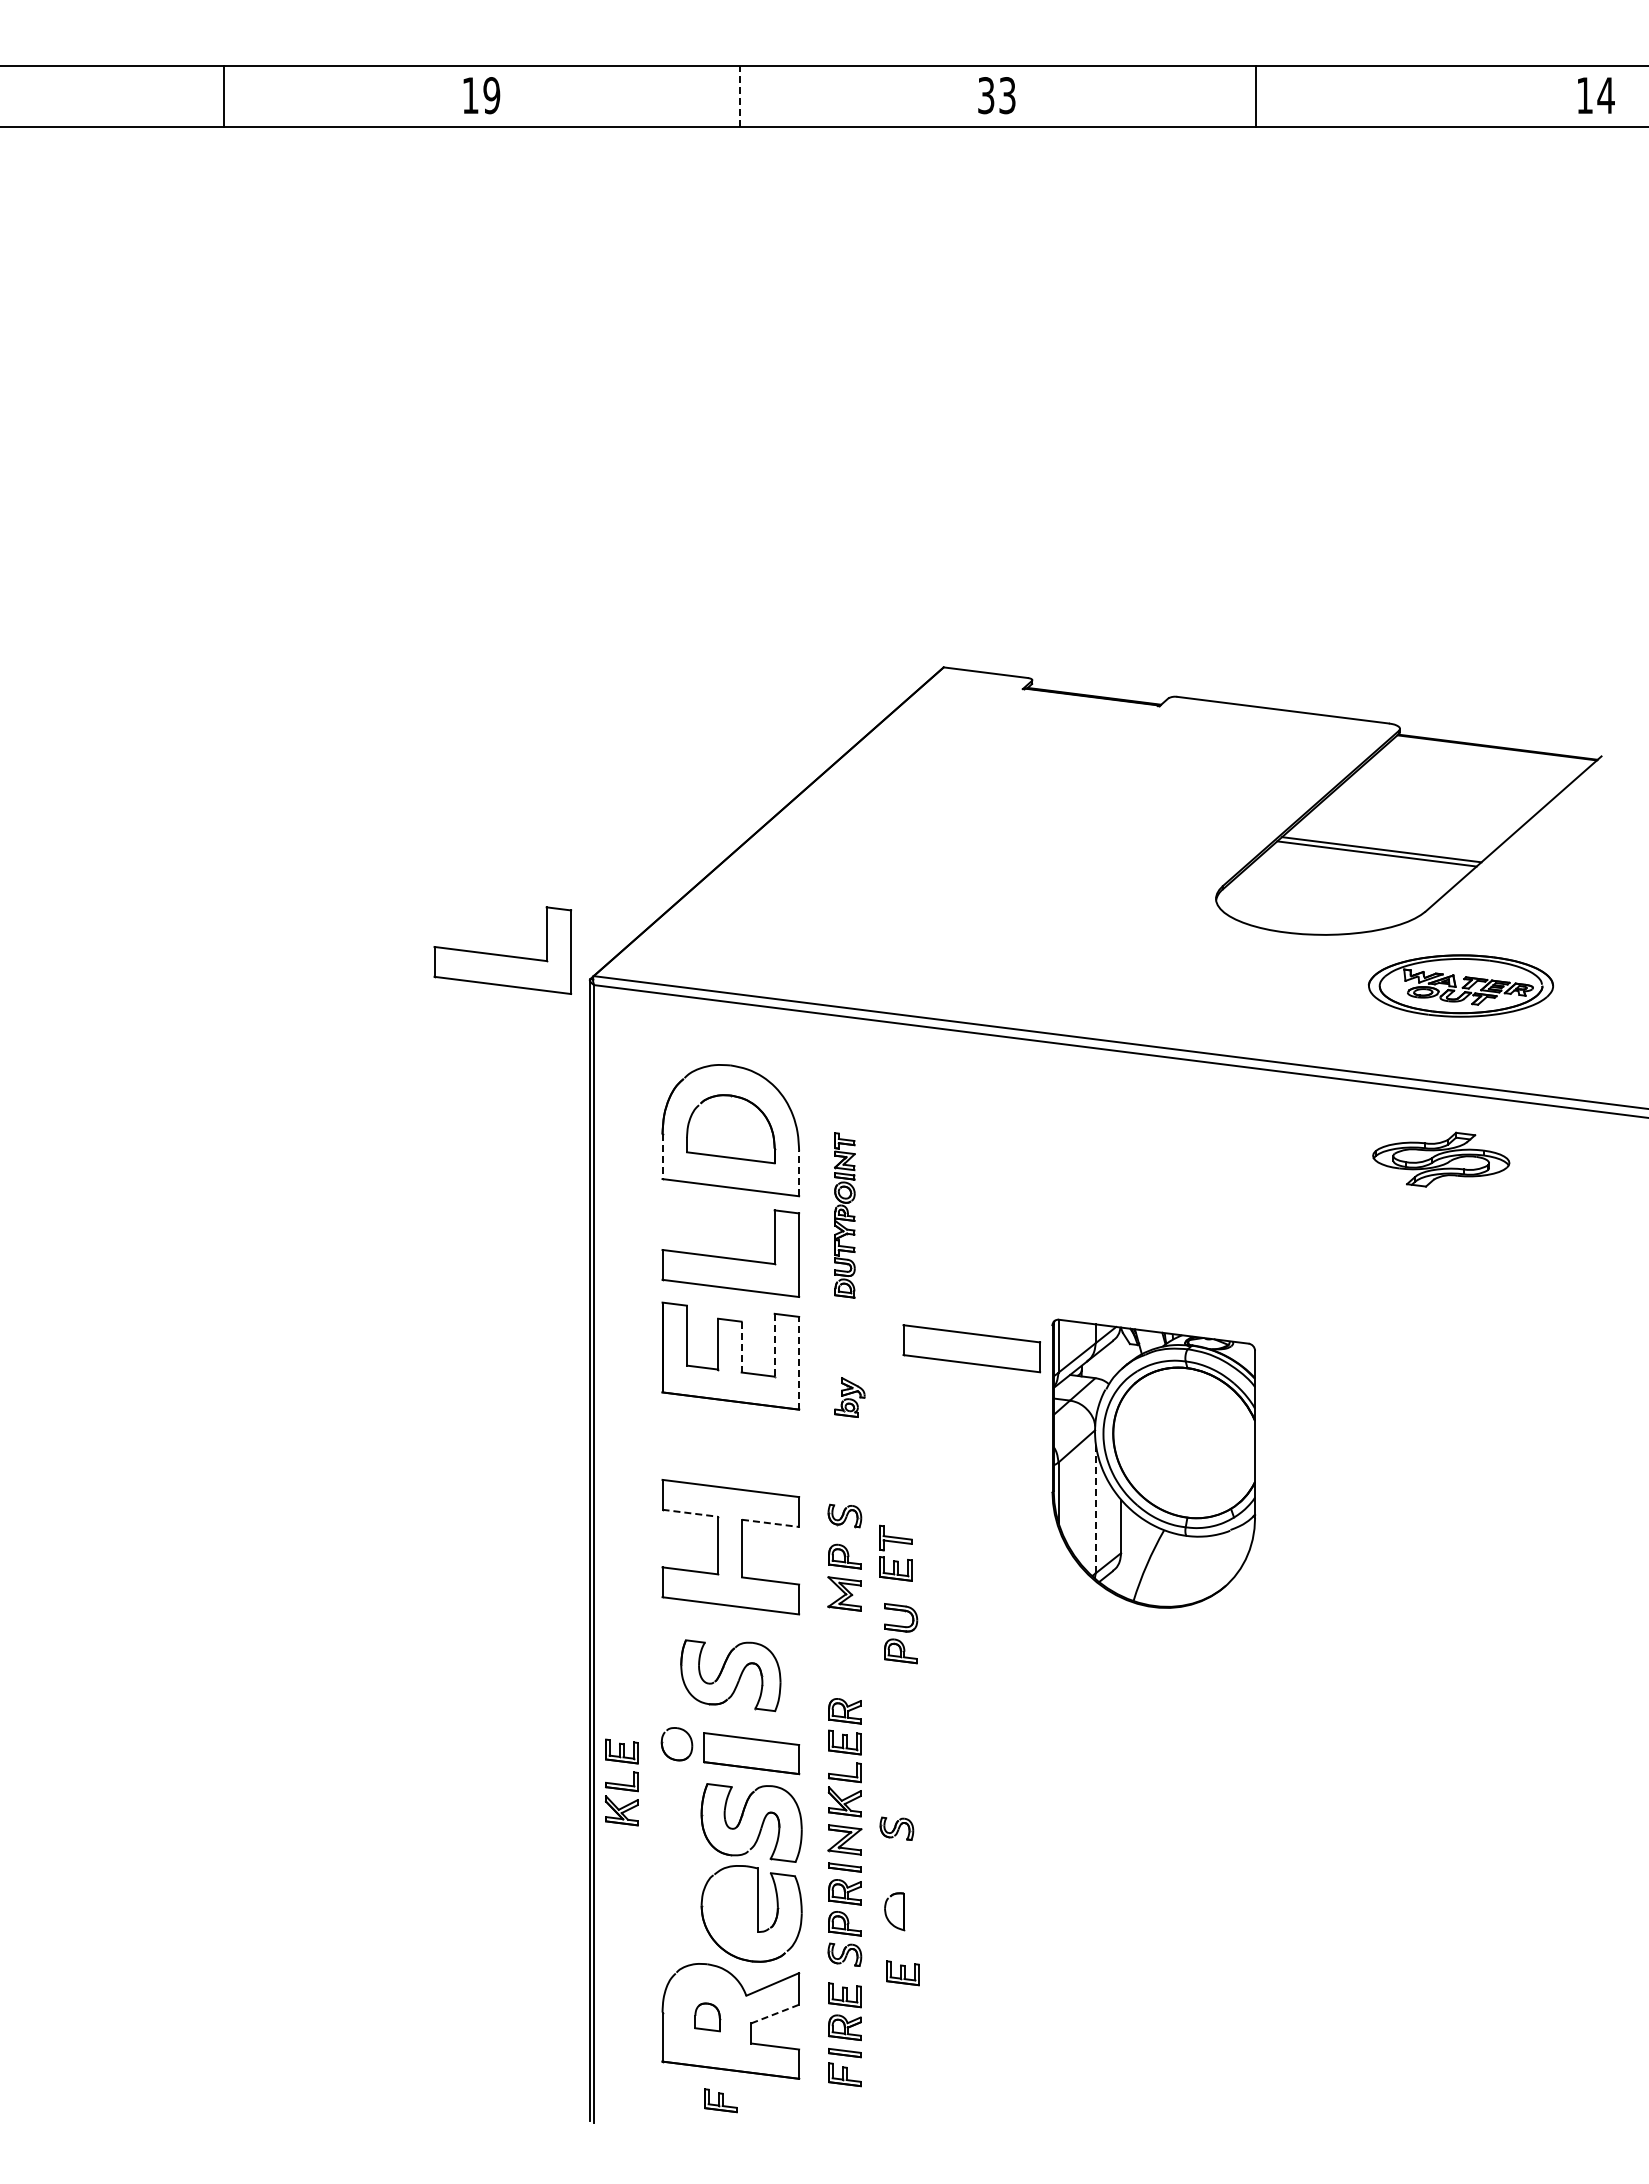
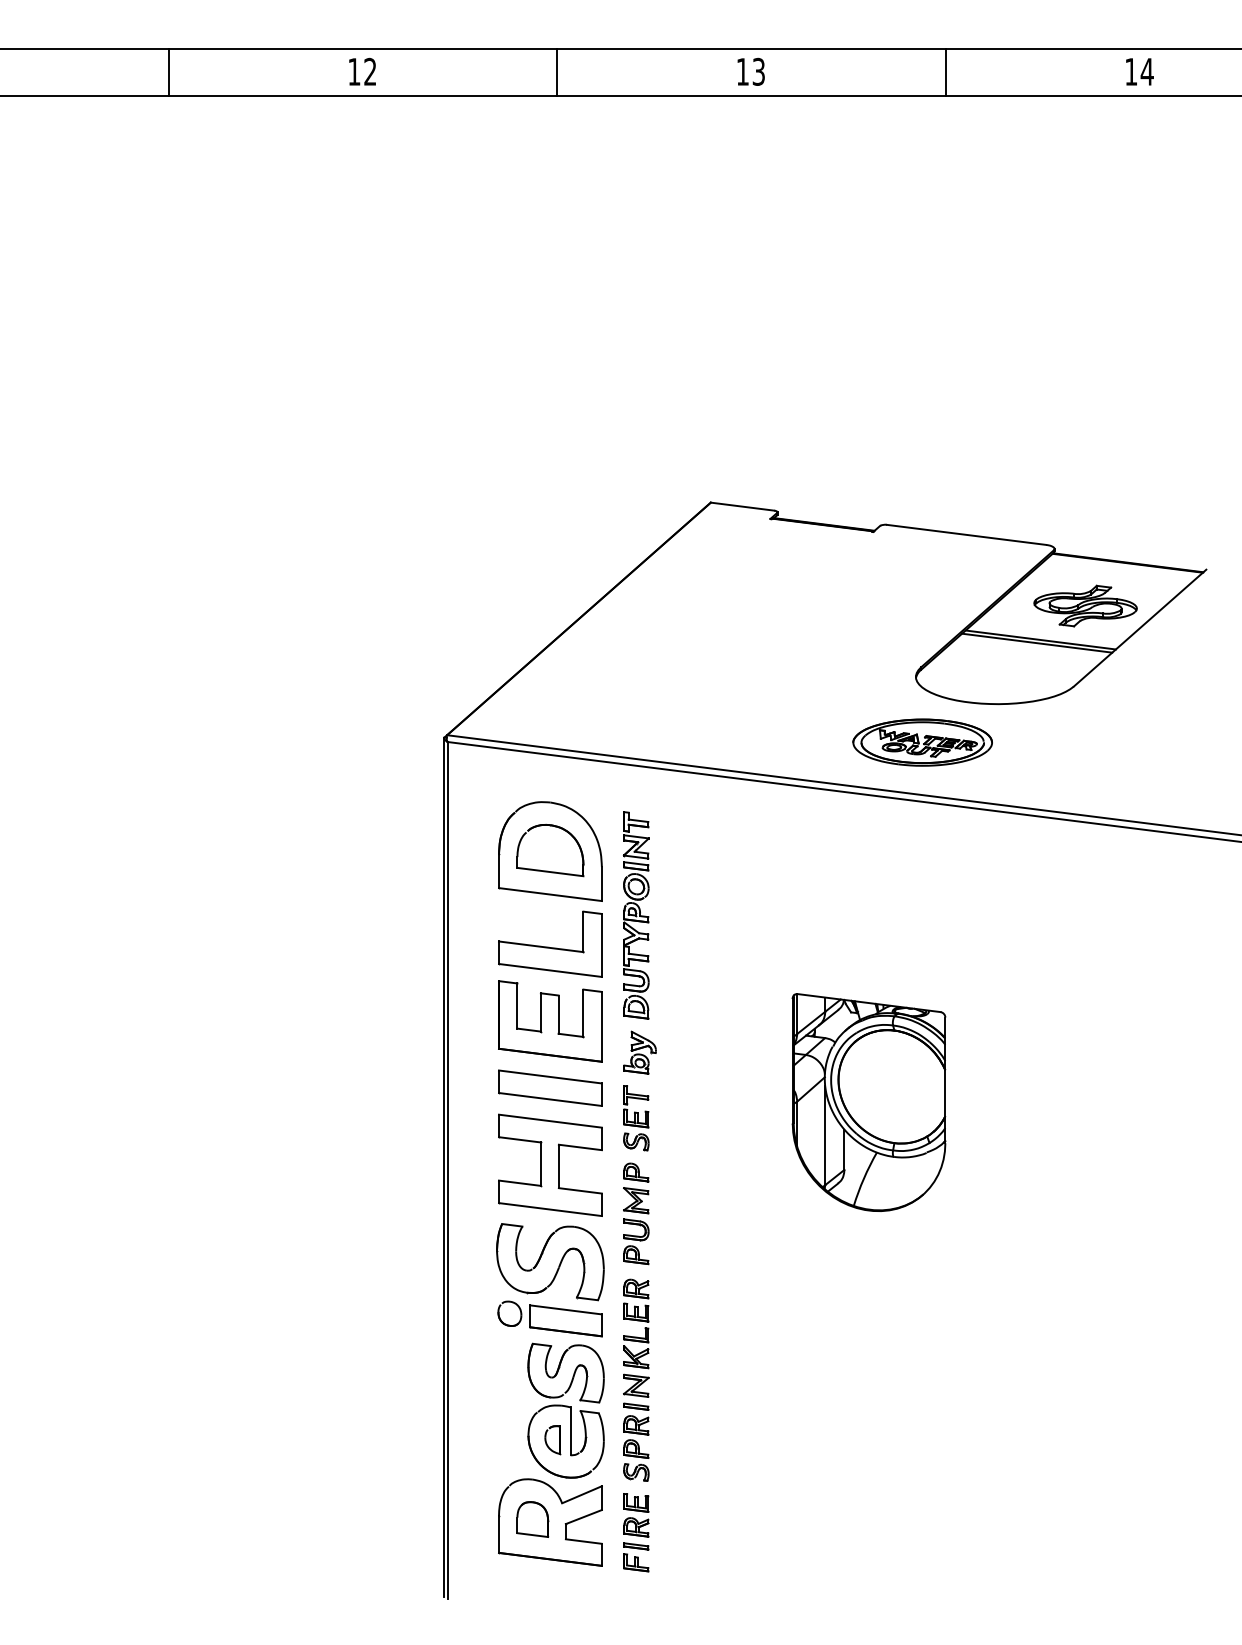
text: (491, 95) -> (370, 71), 19 -> 12
text: (986, 95) -> (743, 71), 33 -> 13
text: (1596, 95) -> (1140, 71), moved
line: (739, 96) -> (556, 72), dashed -> solid
part: (502, 950) -> (378, 715), removed
part: (1460, 985) -> (922, 742), moved
line: (662, 1157) -> (498, 871), dashed -> solid
part: (1441, 1159) -> (1085, 605), moved
line: (799, 1173) -> (602, 883), dashed -> solid
part: (844, 1215) -> (636, 915), size x1.67
line: (774, 1345) -> (583, 1013), dashed -> solid
line: (741, 1346) -> (558, 1014), dashed -> solid
part: (971, 1348) -> (550, 1088), moved
line: (799, 1362) -> (602, 1026), dashed -> solid
part: (849, 1397) -> (639, 1052), size x1.43
line: (1095, 1507) -> (825, 1135), dashed -> solid
line: (690, 1513) -> (520, 1140), dashed -> solid
line: (770, 1523) -> (580, 1147), dashed -> solid
part: (895, 1560) -> (636, 1112), moved
part: (901, 1633) -> (636, 1241), moved
part: (730, 1675) -> (550, 1262), size x1.43
part: (621, 1782) -> (468, 1342), removed
part: (896, 1828) -> (675, 1377), removed
part: (886, 1911) -> (546, 1439), moved
part: (902, 1973) -> (679, 1486), removed
line: (775, 2014) -> (584, 1517), dashed -> solid
part: (707, 2017) -> (532, 1519), size x1.67
part: (720, 2100) -> (542, 1582), removed

